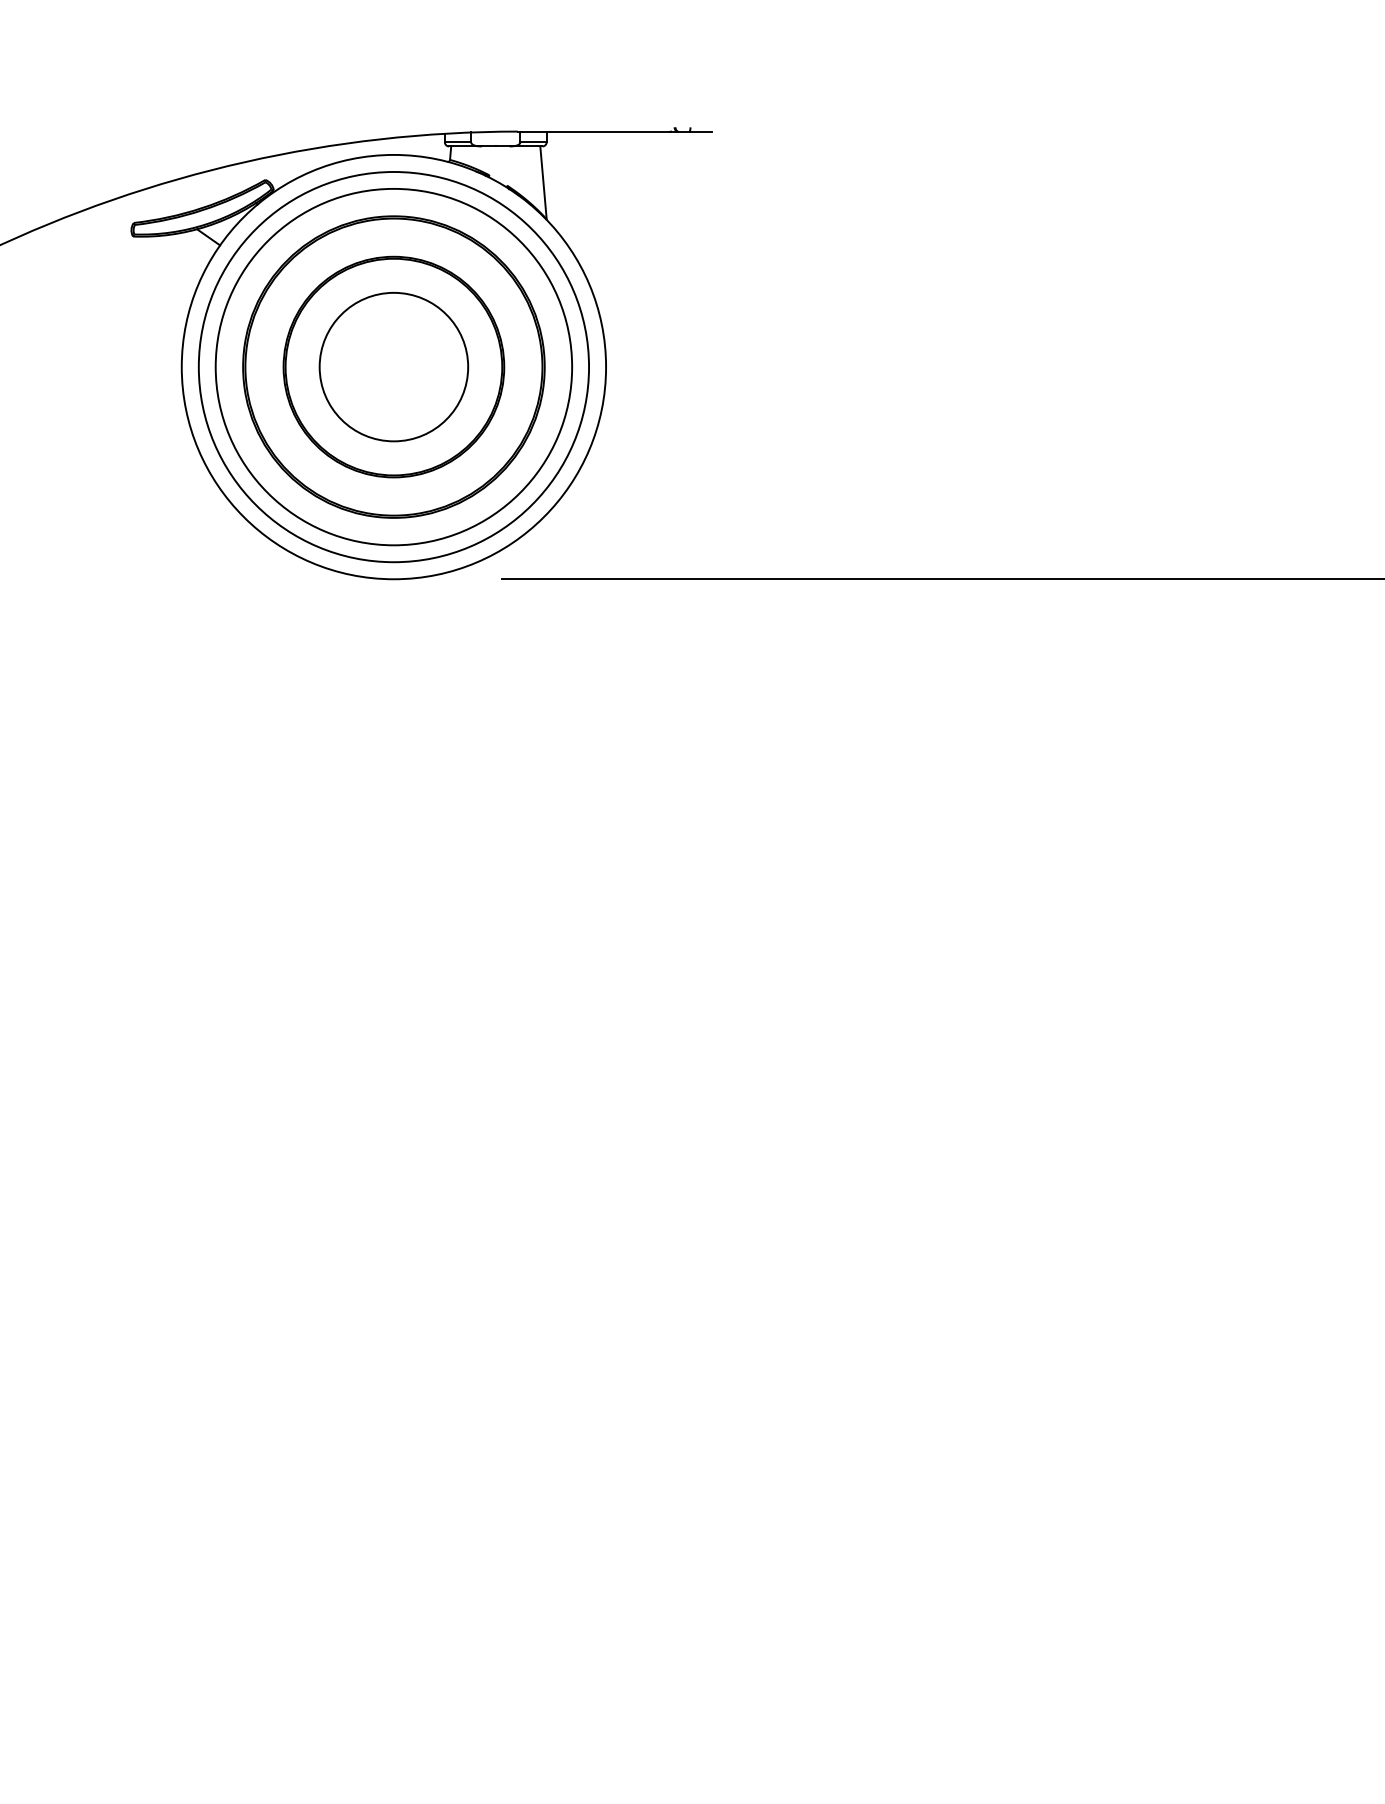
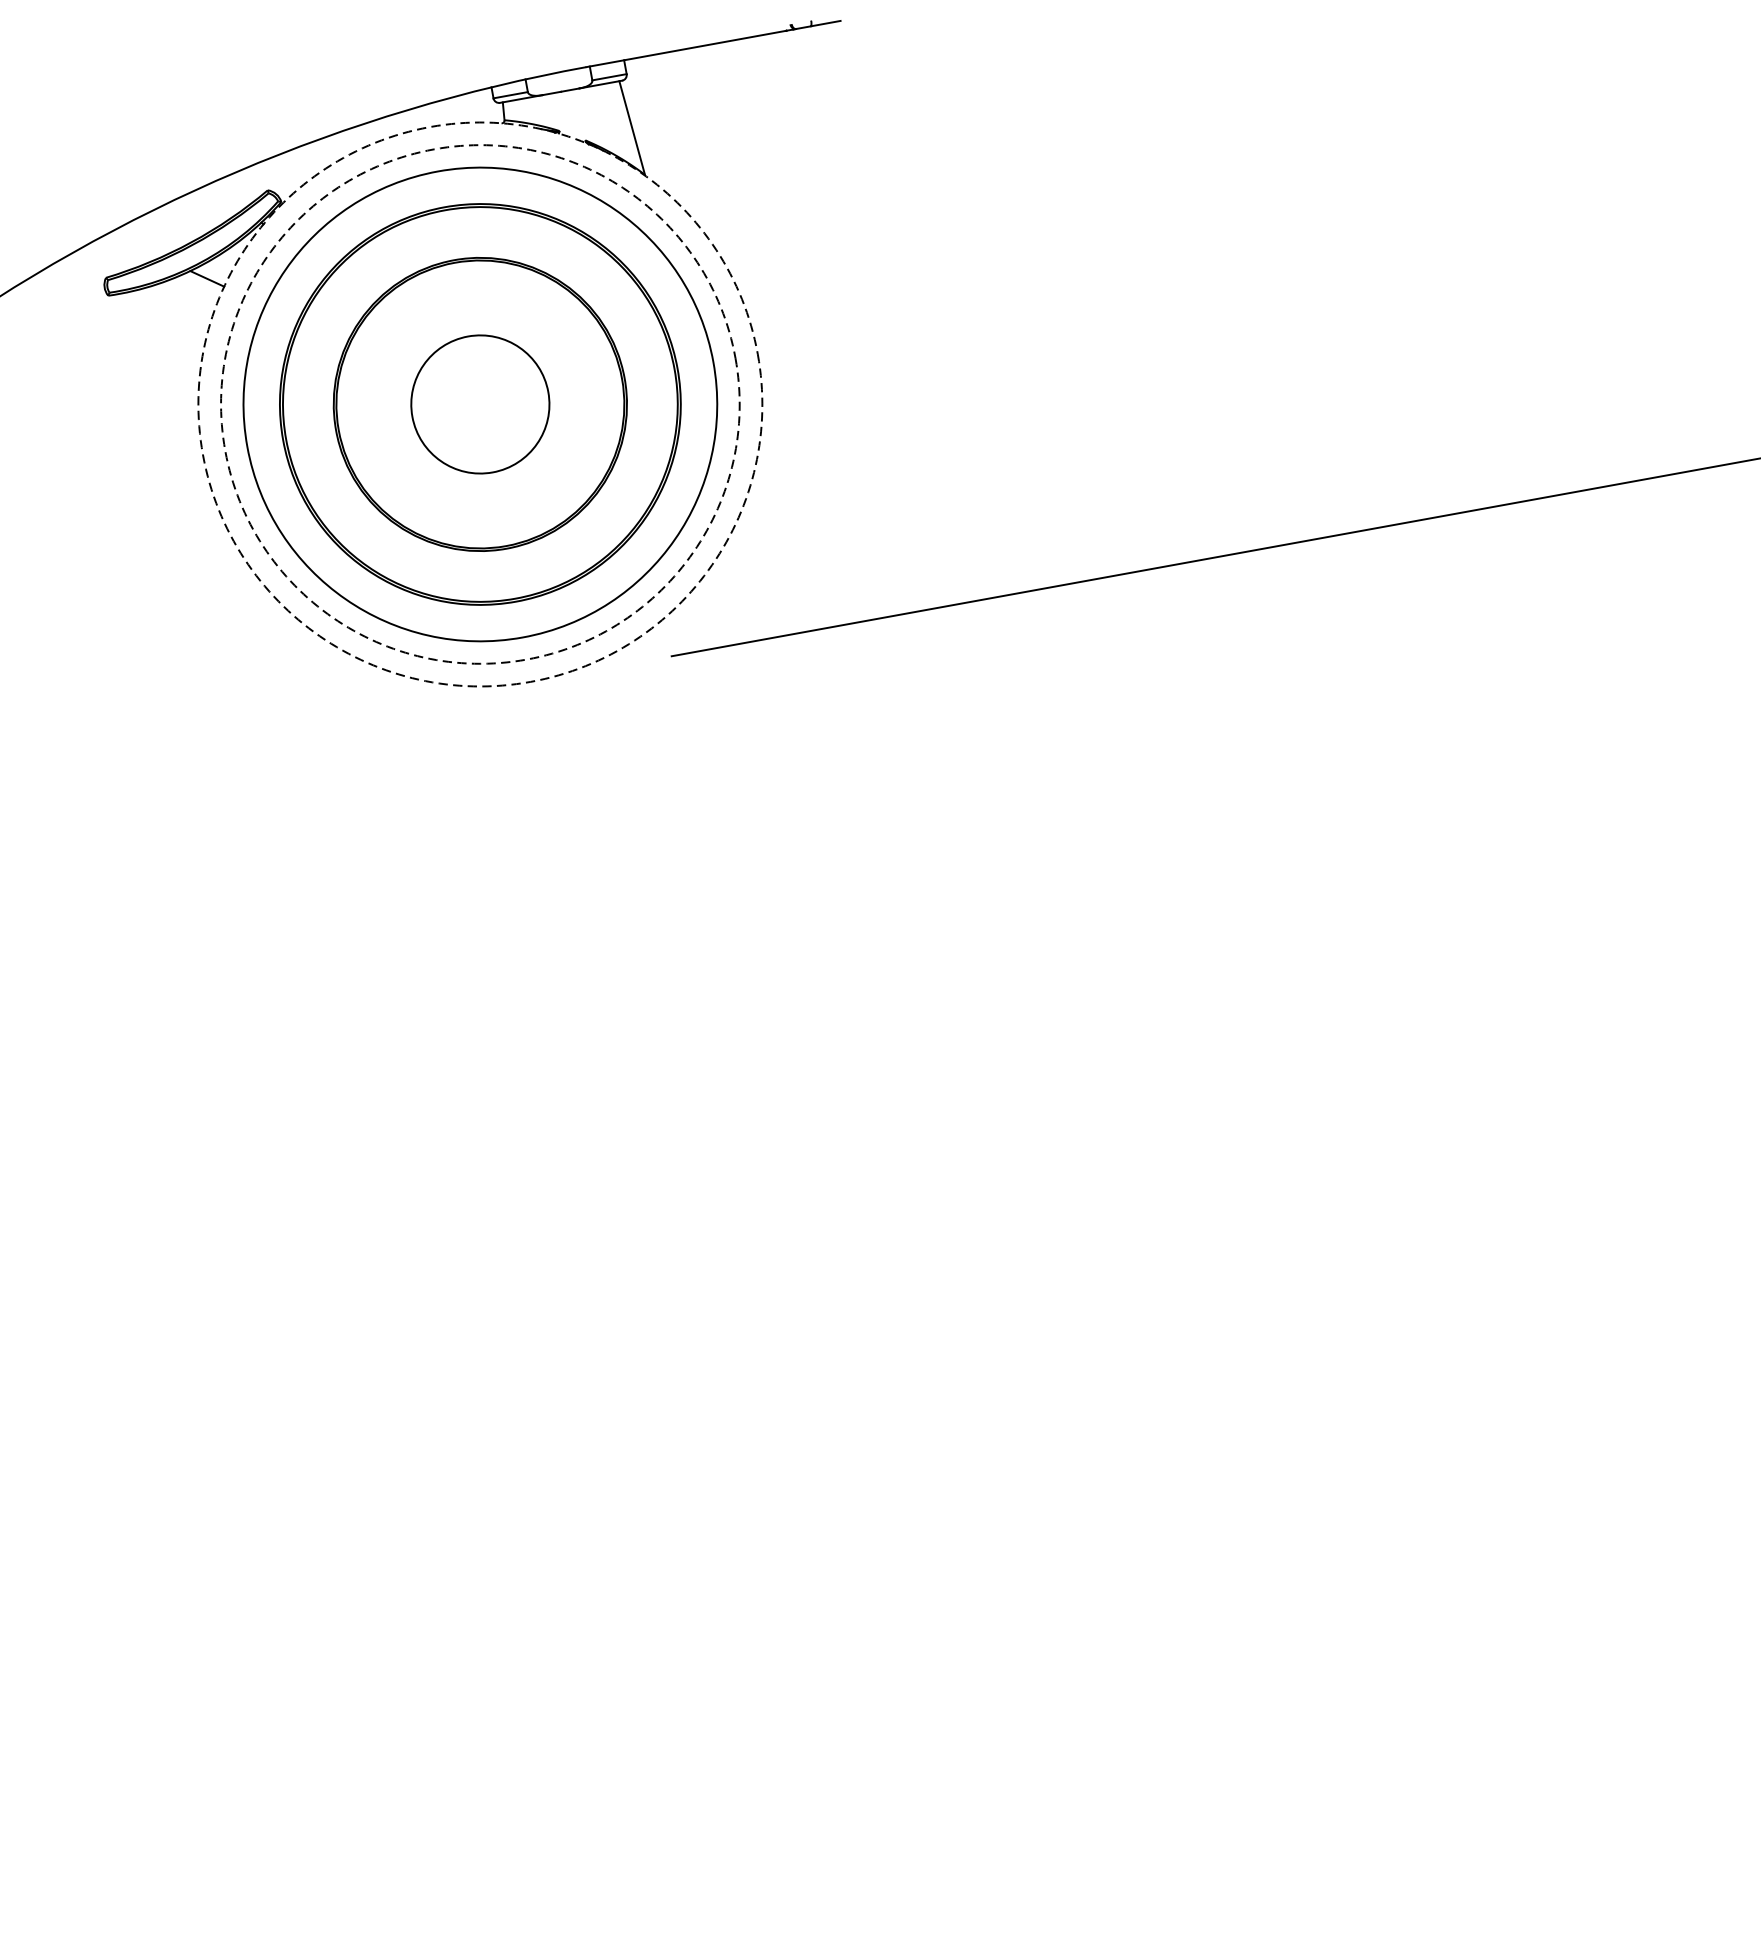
circle: (393, 366) -> (479, 403), size x0.7
circle: (393, 366) -> (479, 403), solid -> dashed
circle: (393, 367) -> (479, 405), solid -> dashed

